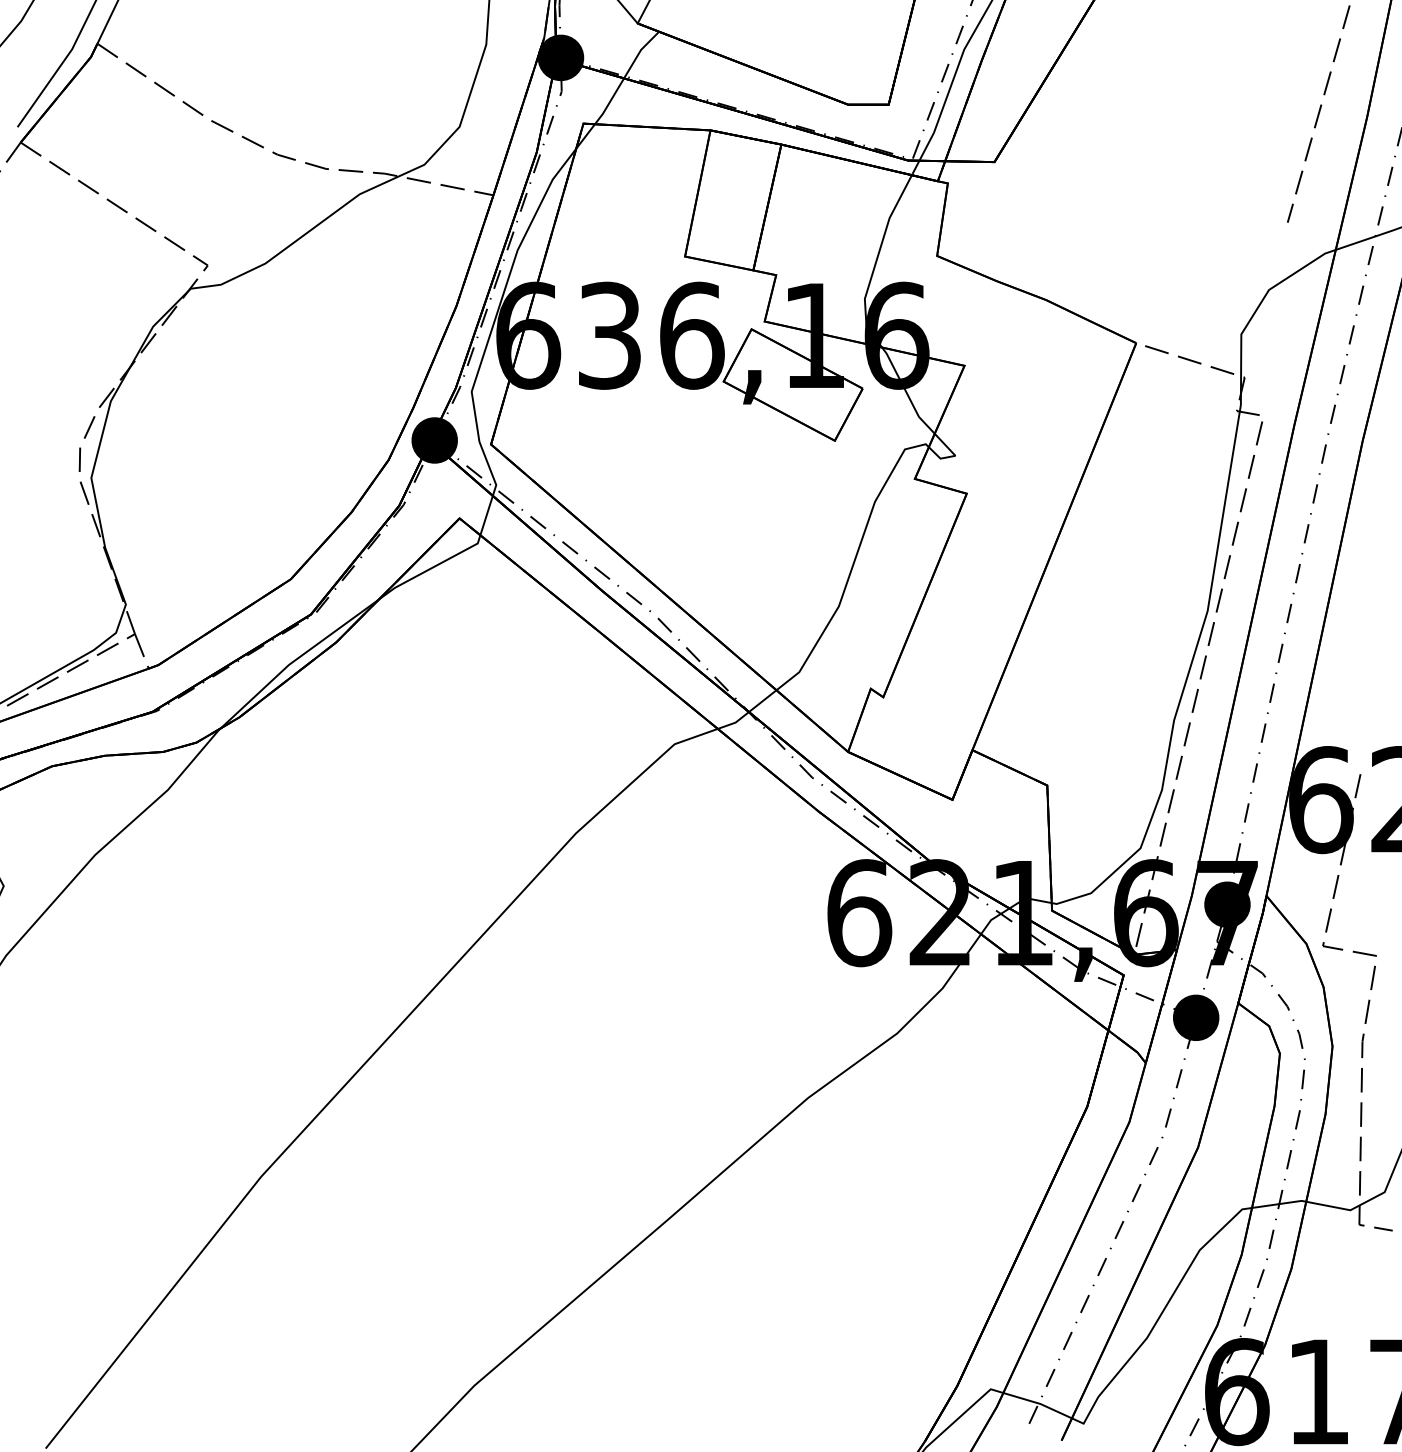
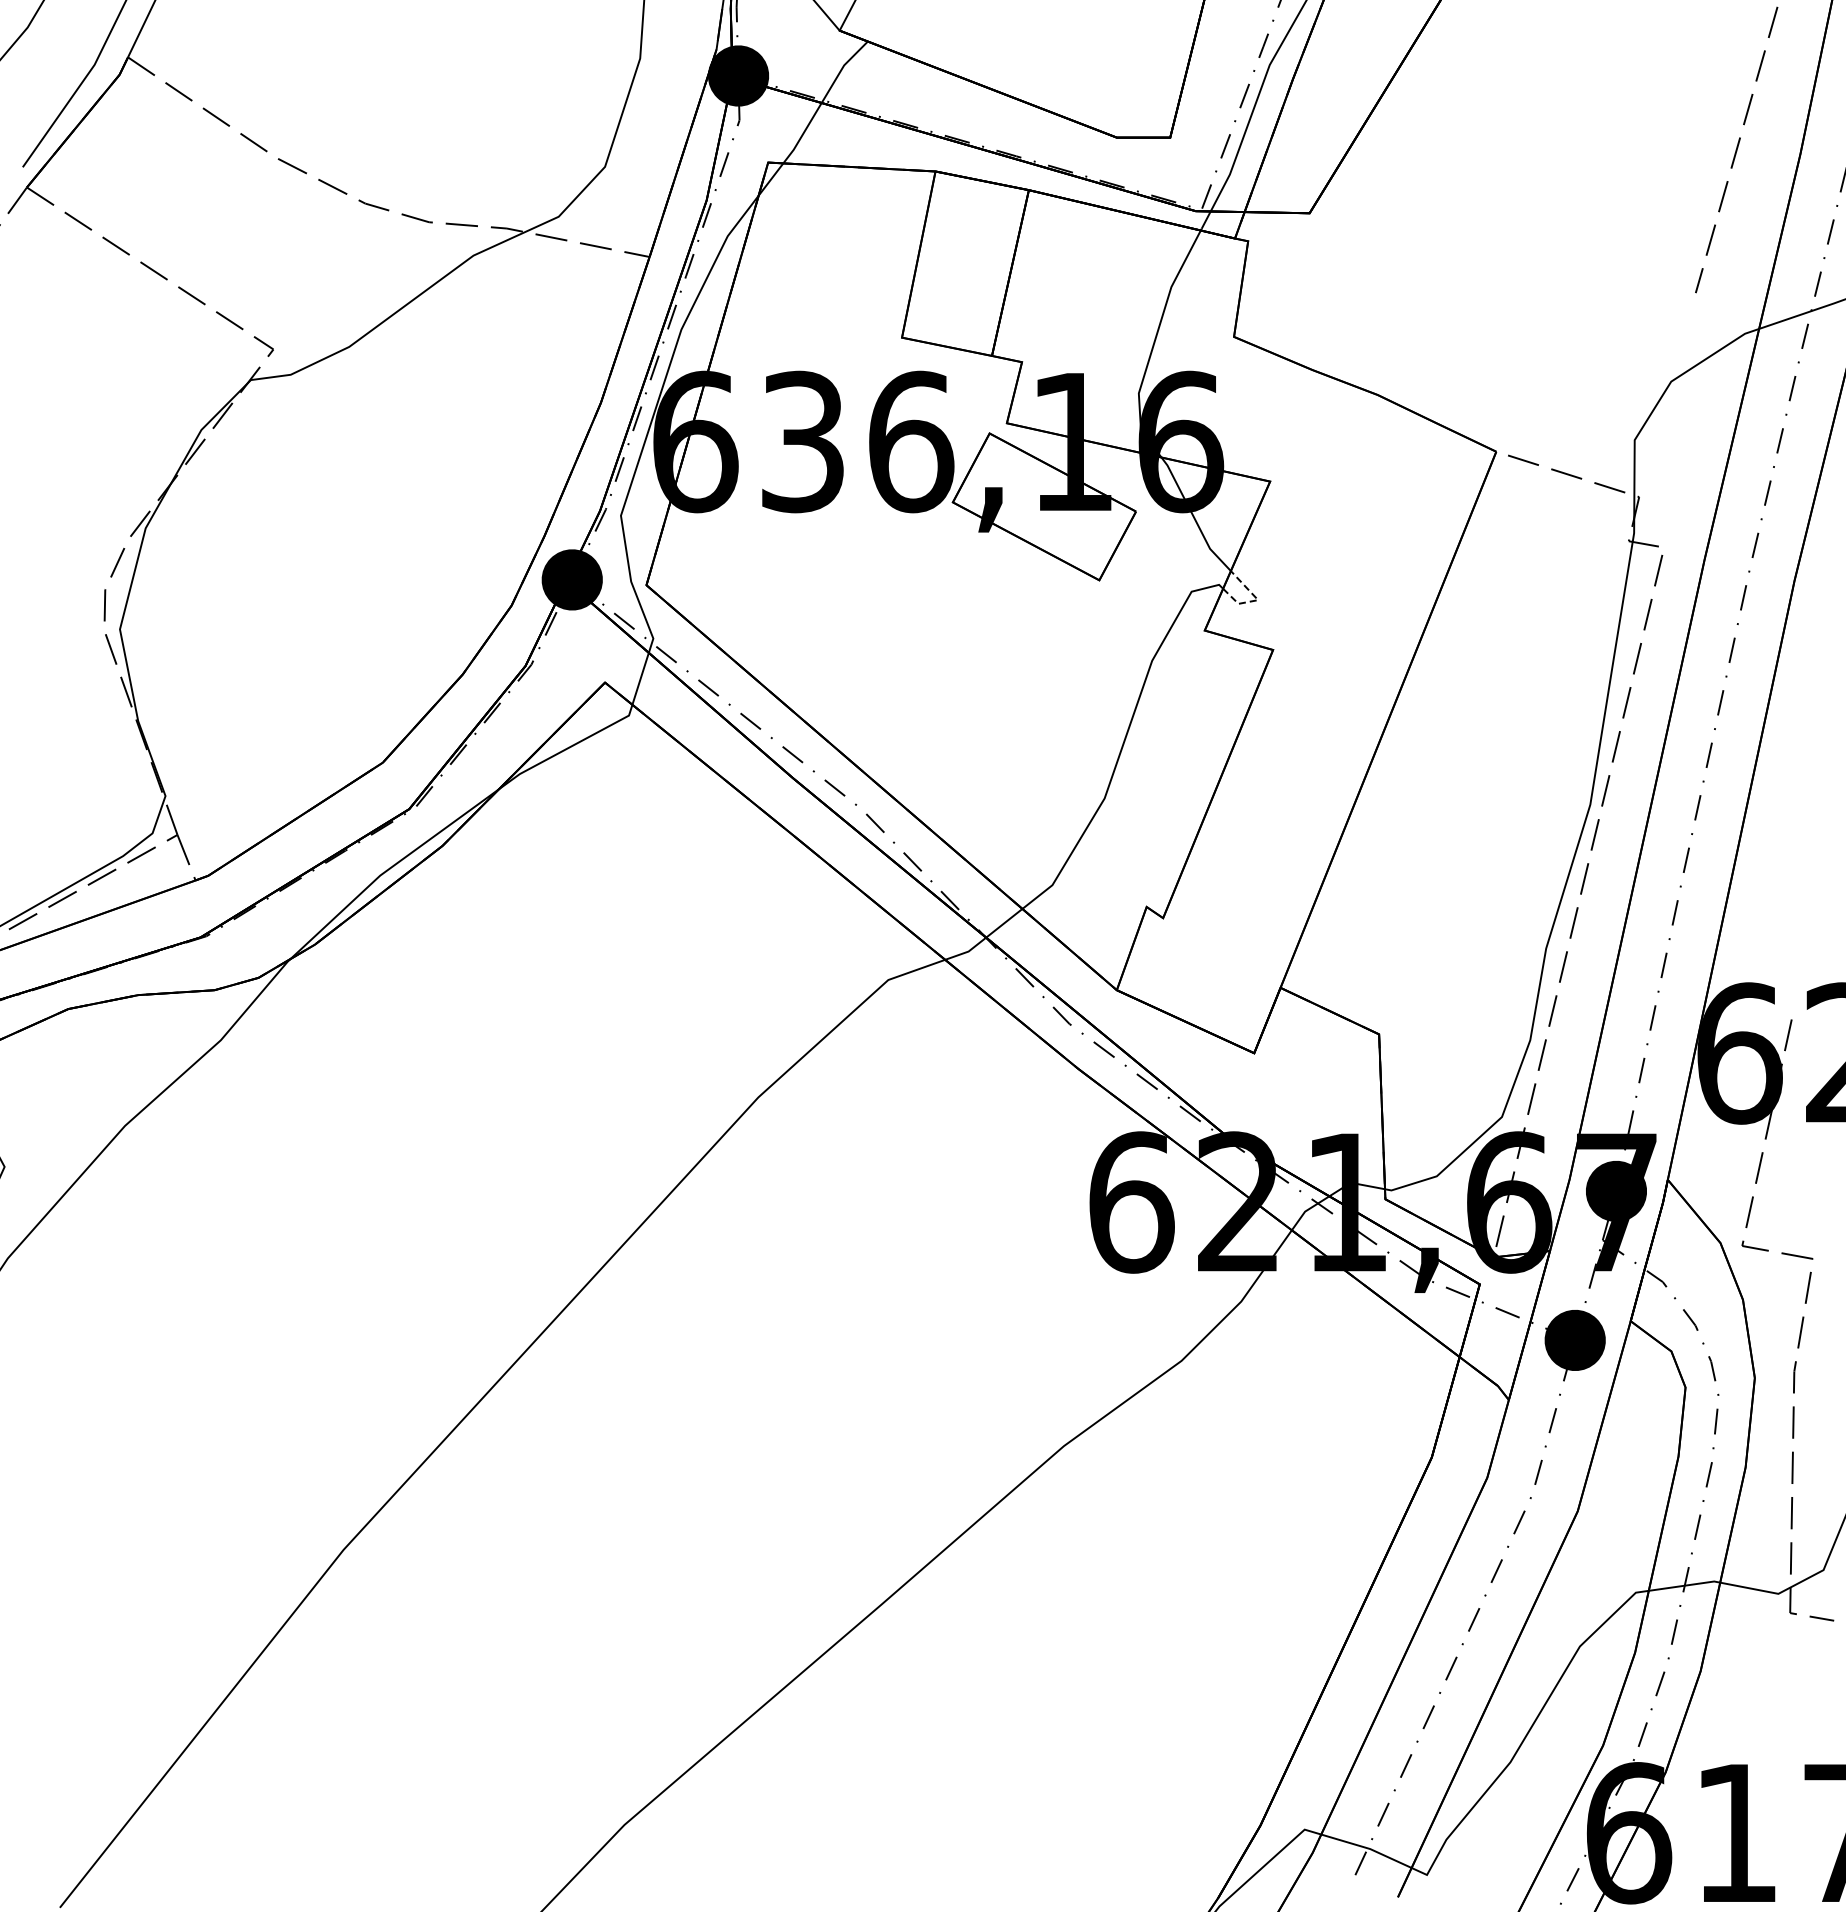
line: (954, 456) -> (1257, 600), solid -> dashed

